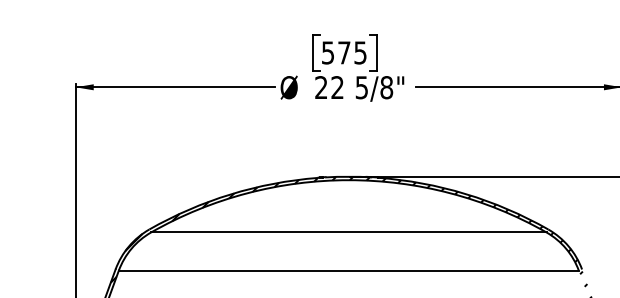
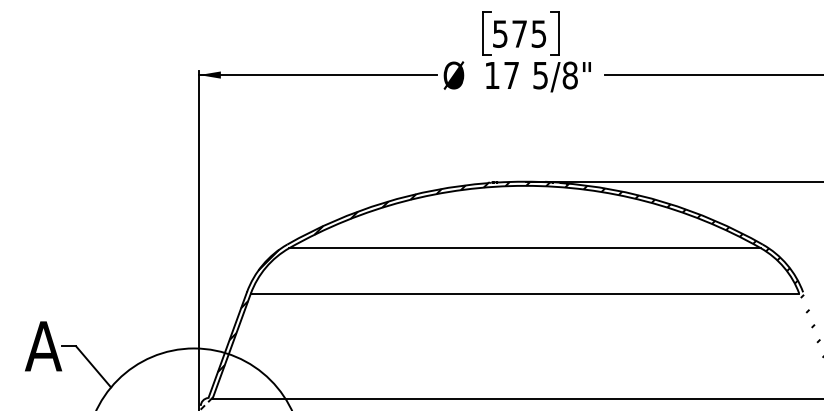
text: (329, 86) -> (501, 74), 22 -> 17

